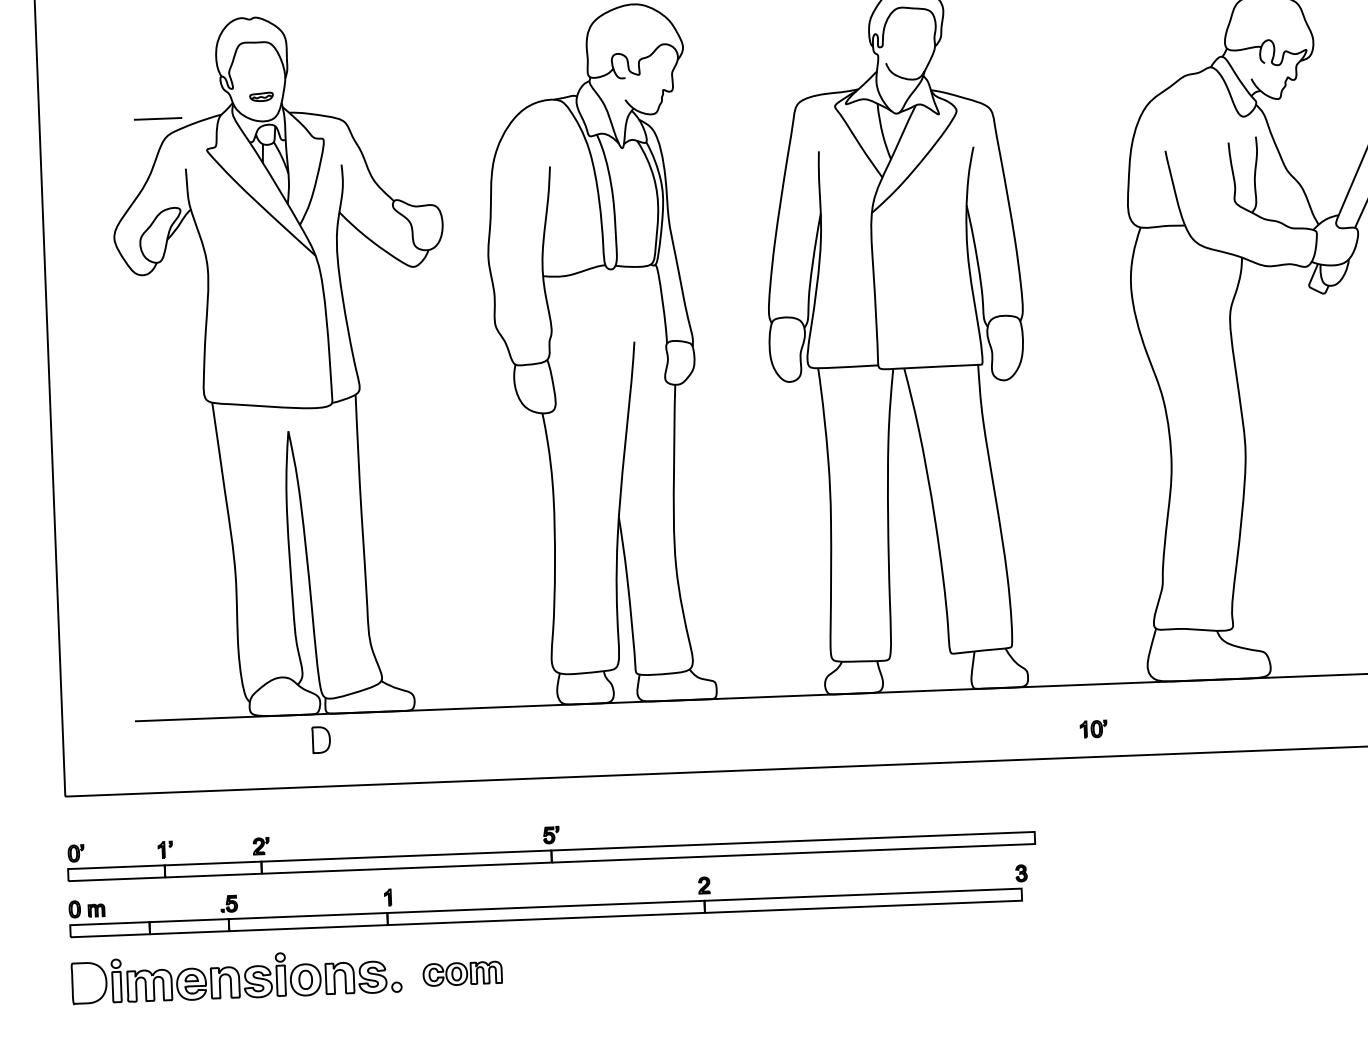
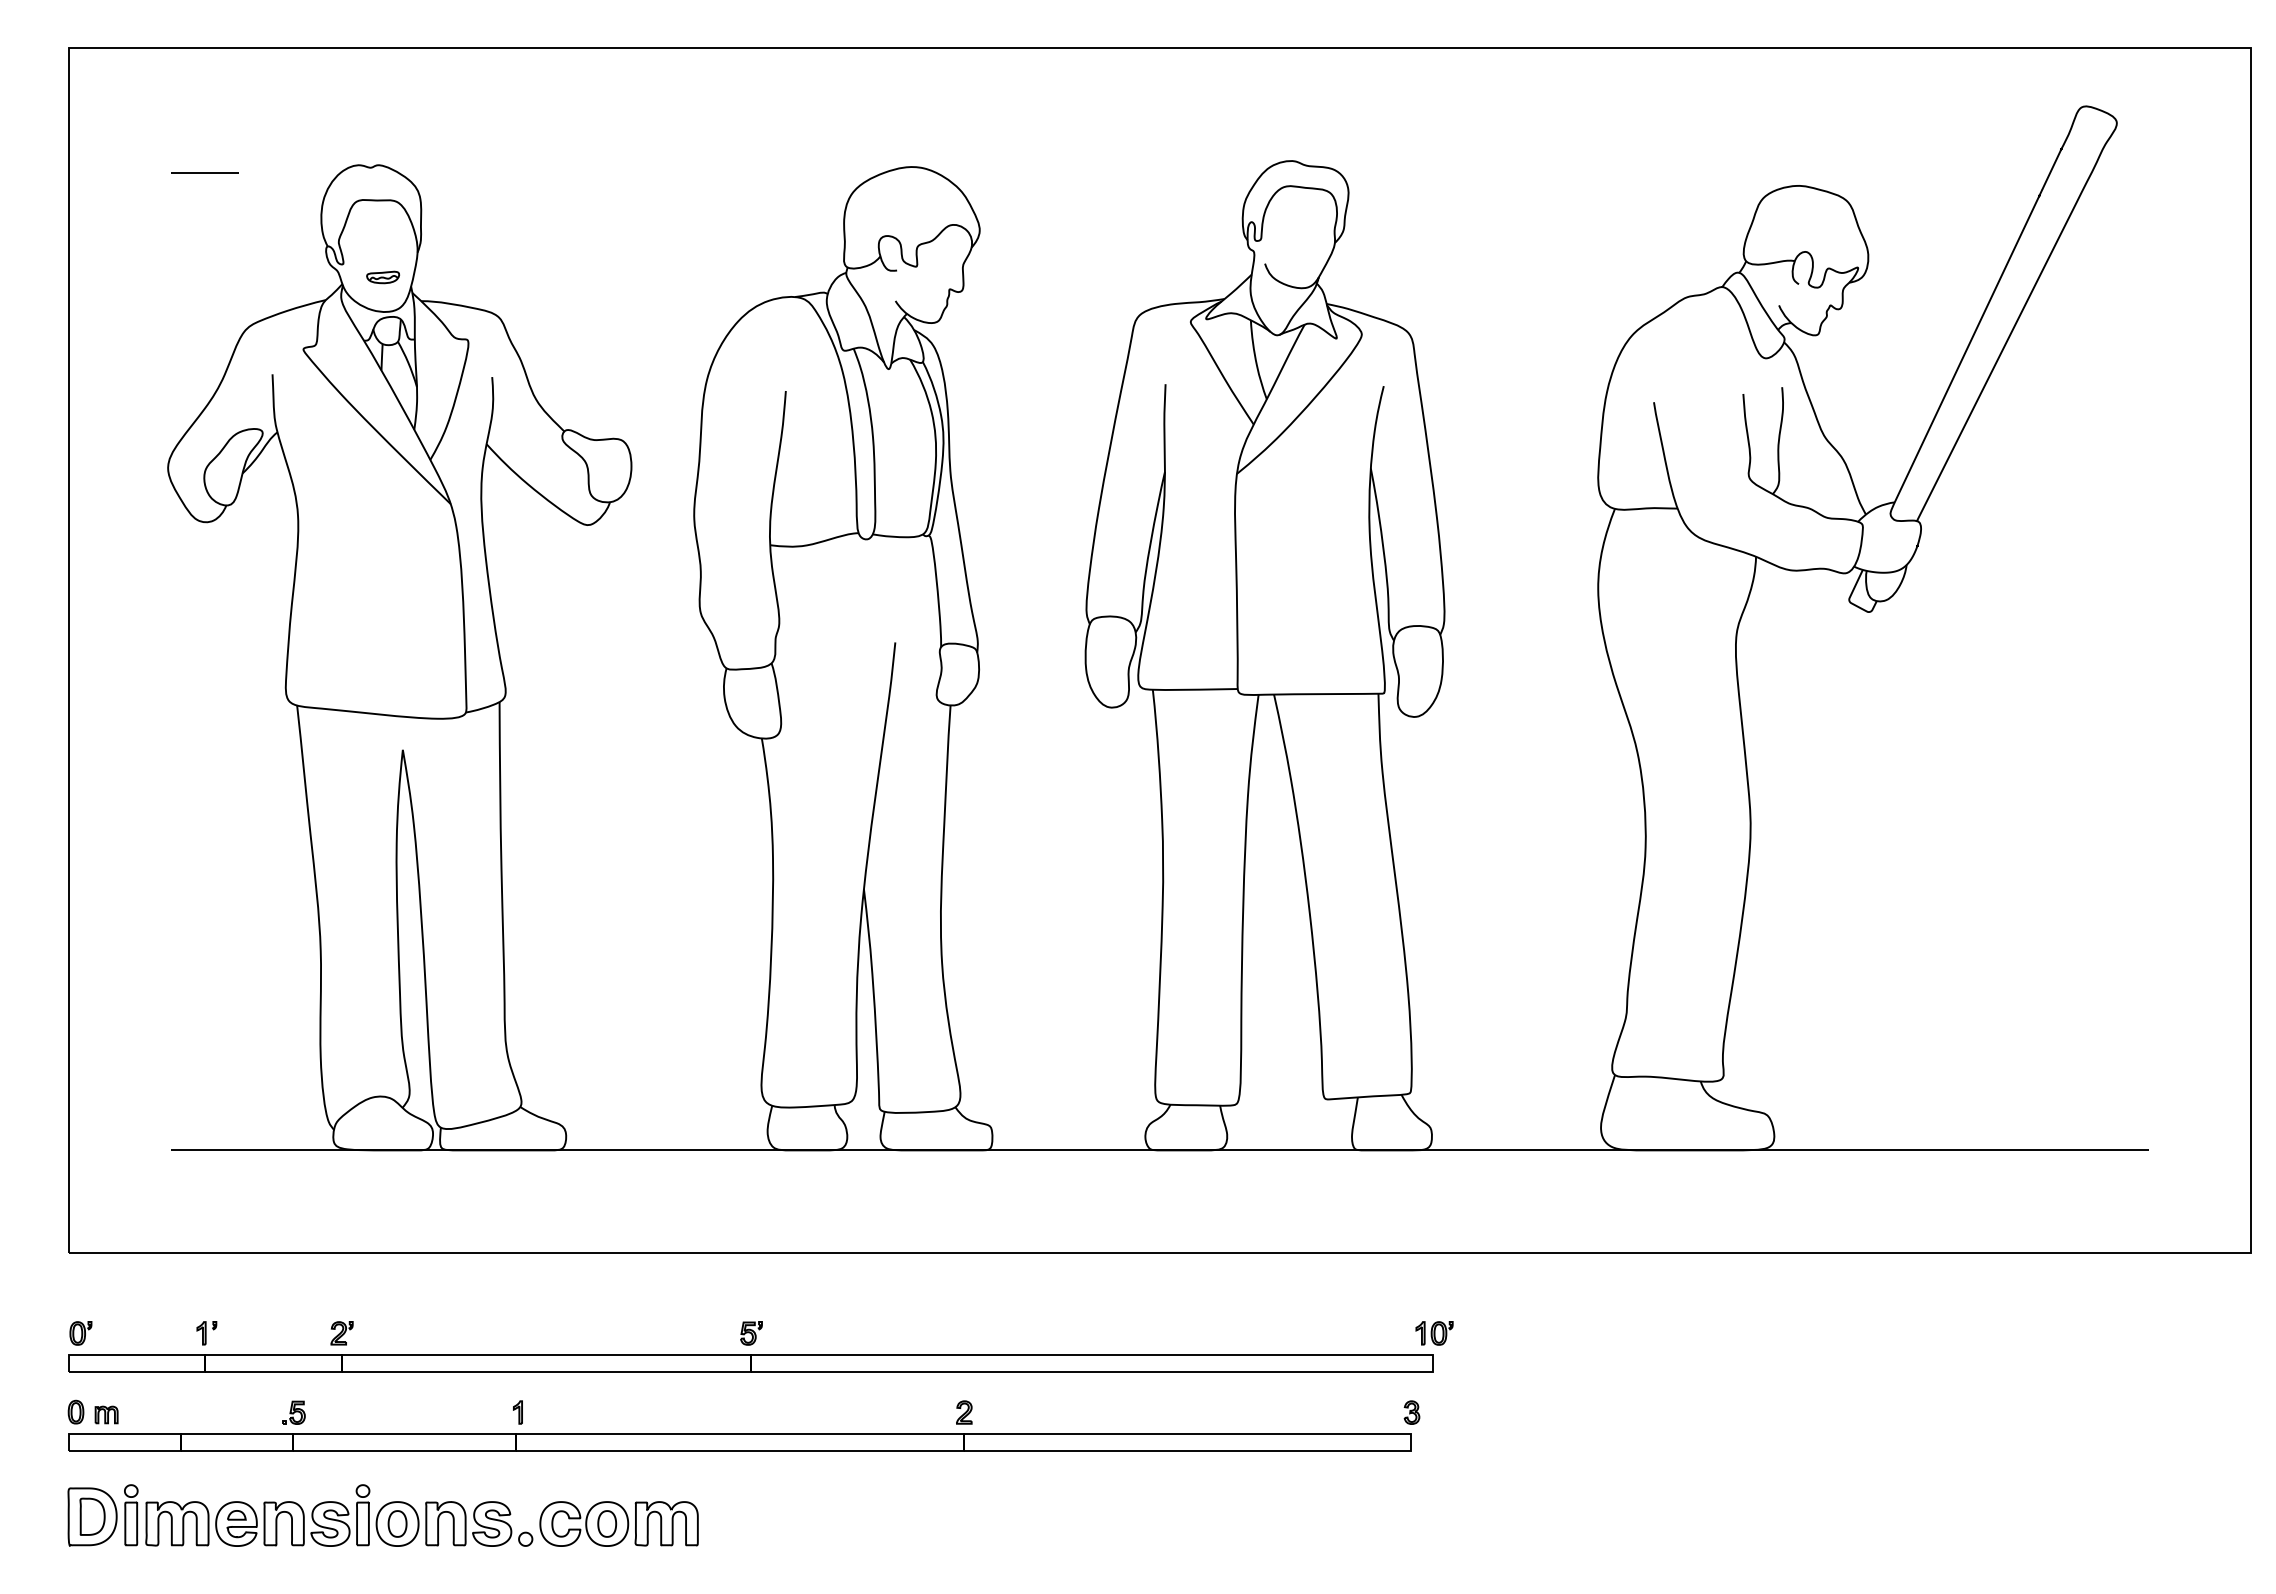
line: (157, 118) -> (204, 172), moved
part: (1093, 729) -> (1434, 1333), moved
part: (321, 739) -> (92, 1516), moved
part: (462, 973) -> (618, 1523), size x1.43

